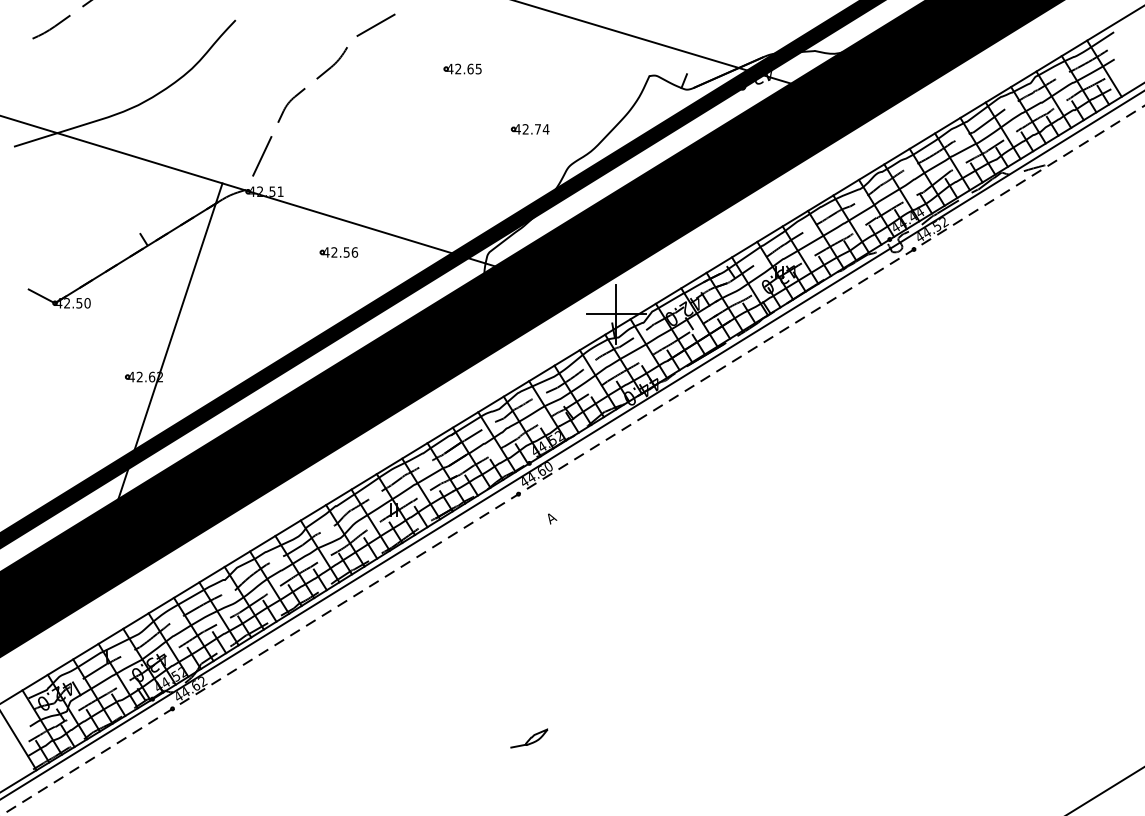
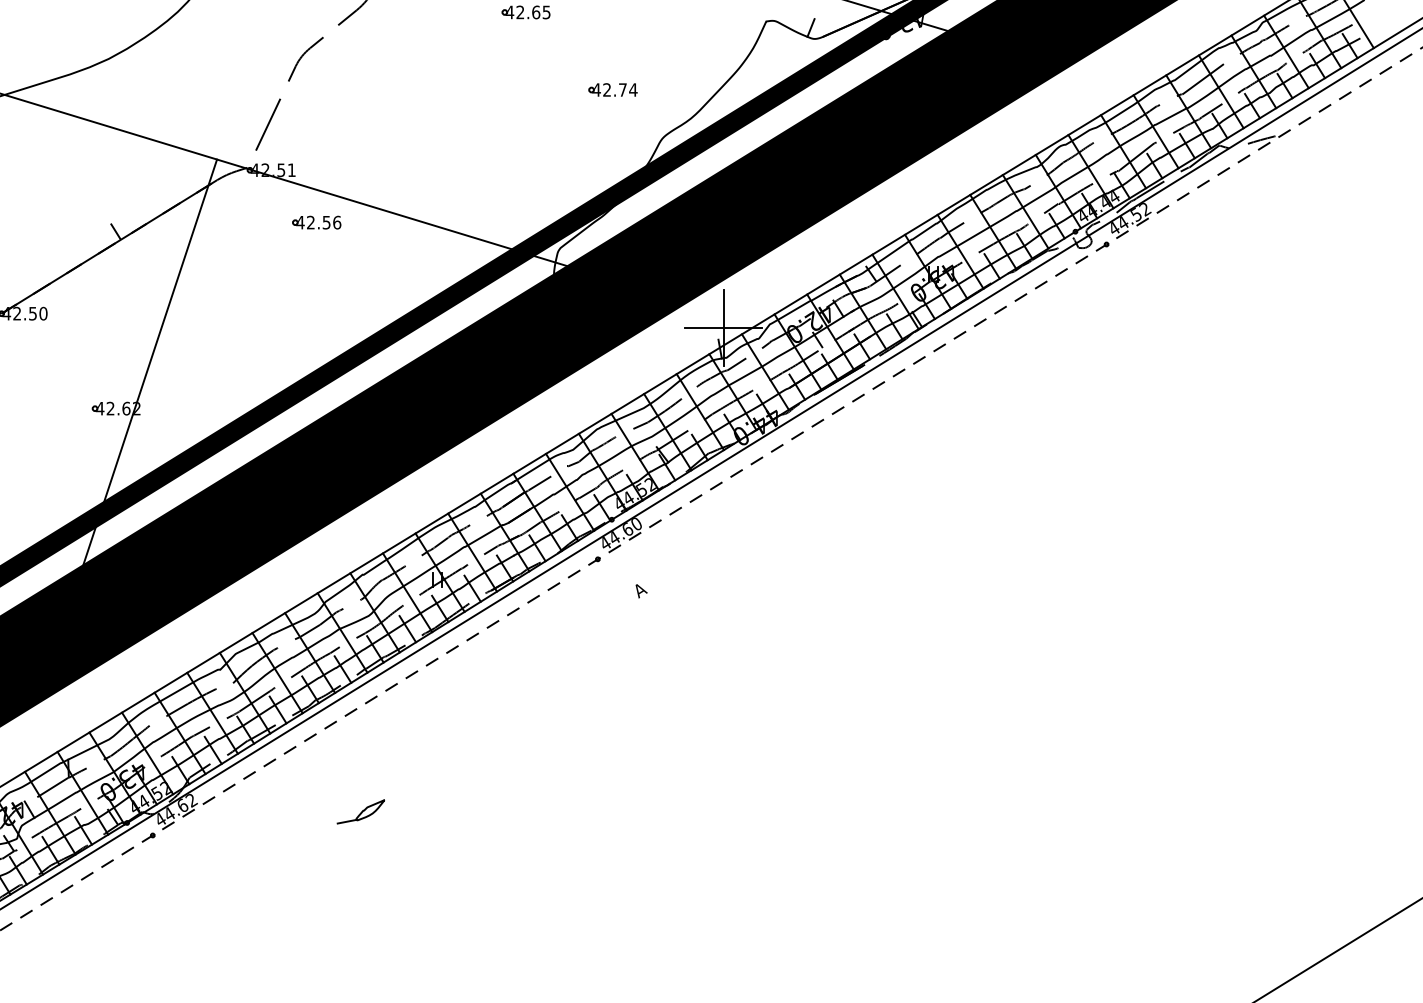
part: (338, 252) -> (316, 222), moved
part: (529, 738) -> (361, 811), moved

